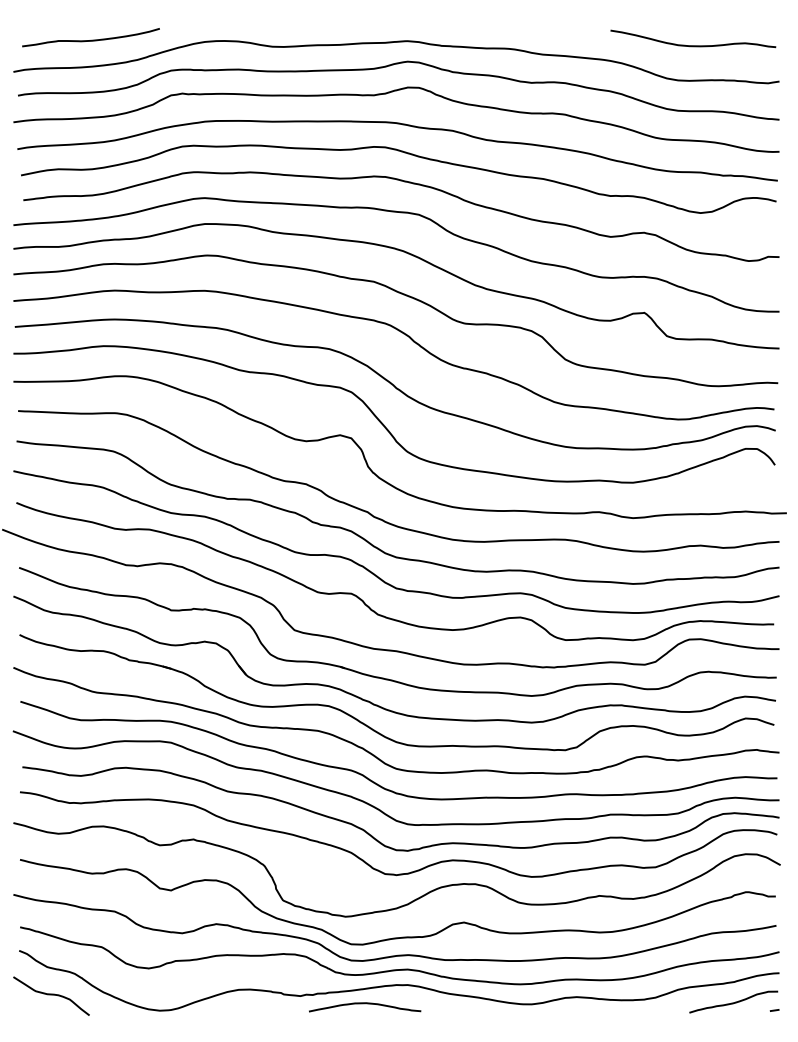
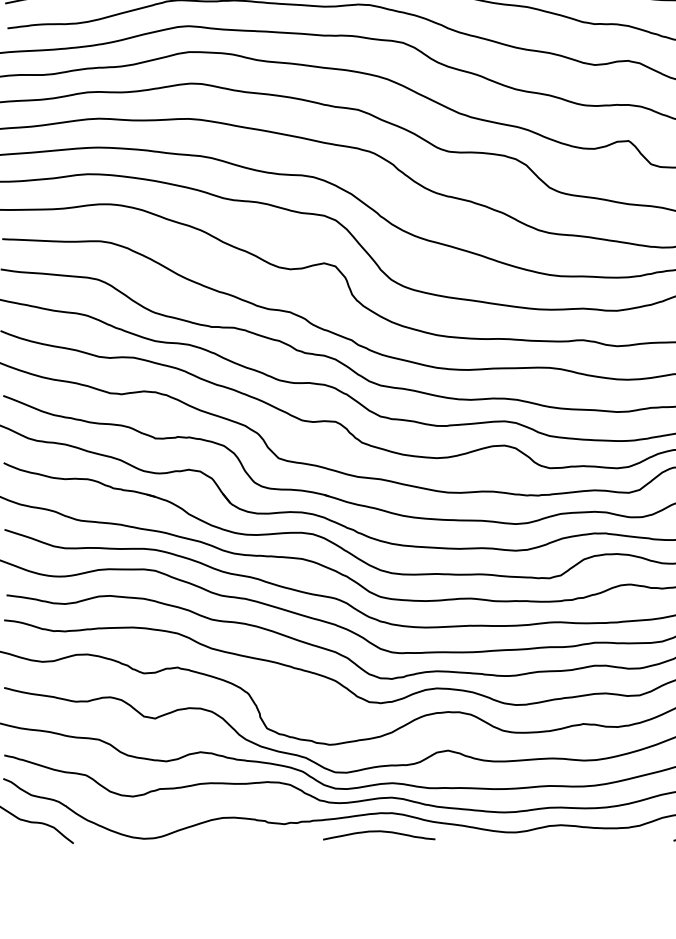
curve: (365, 1004) -> (379, 832), moved

